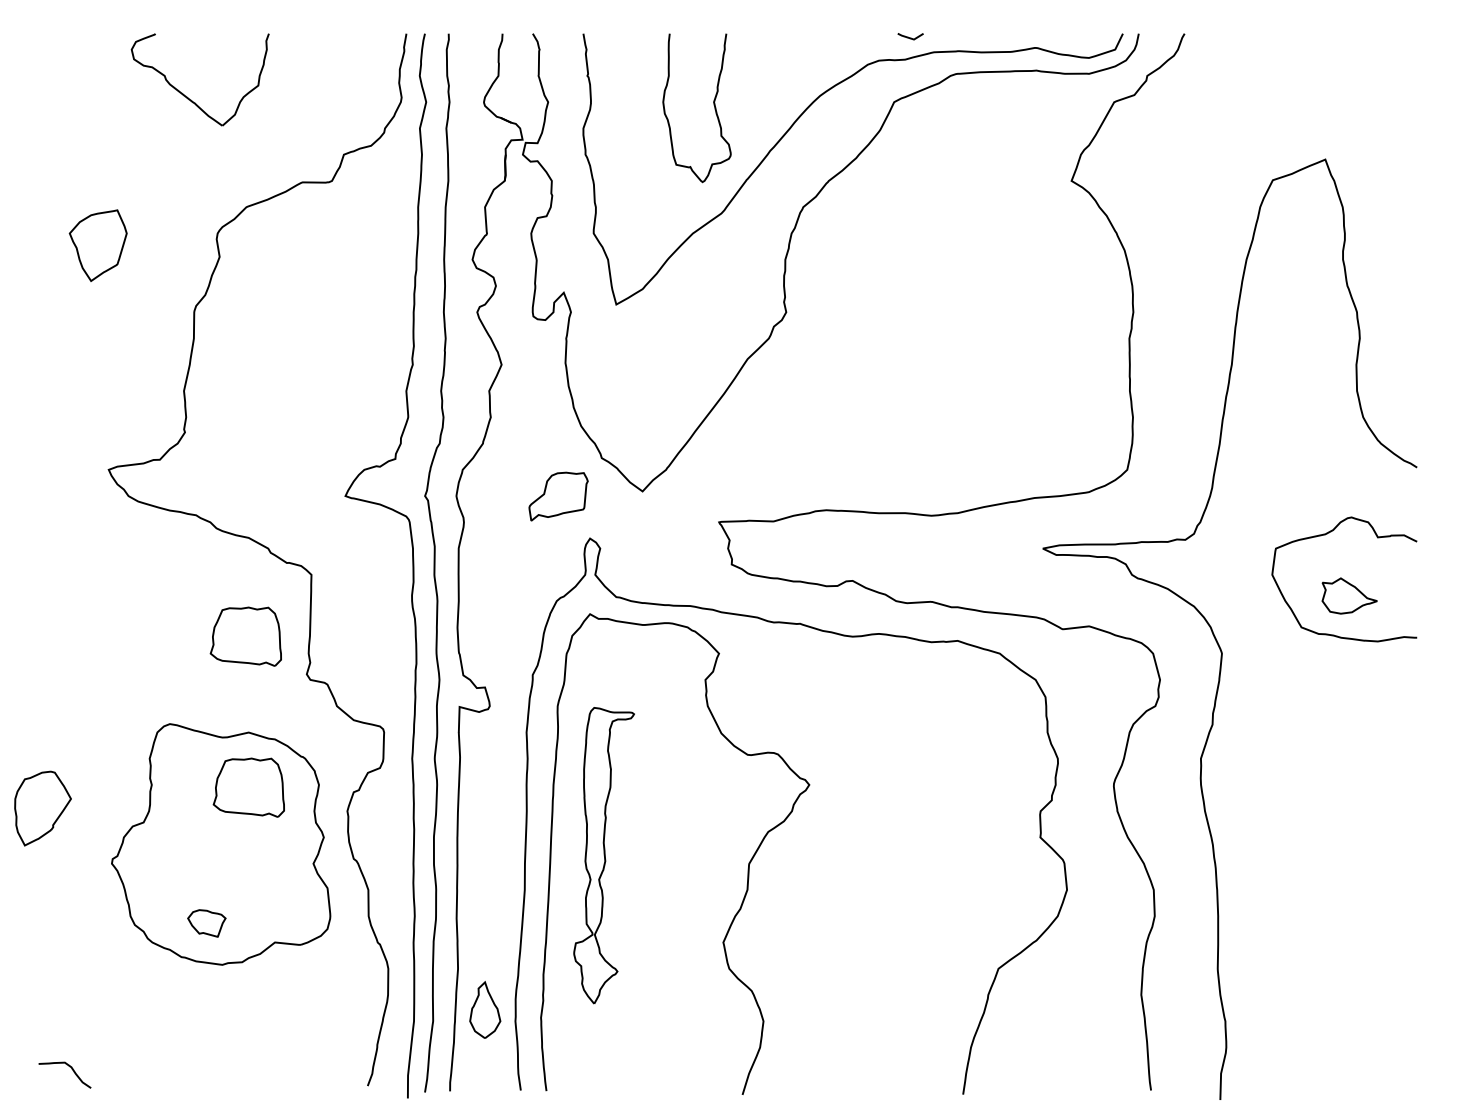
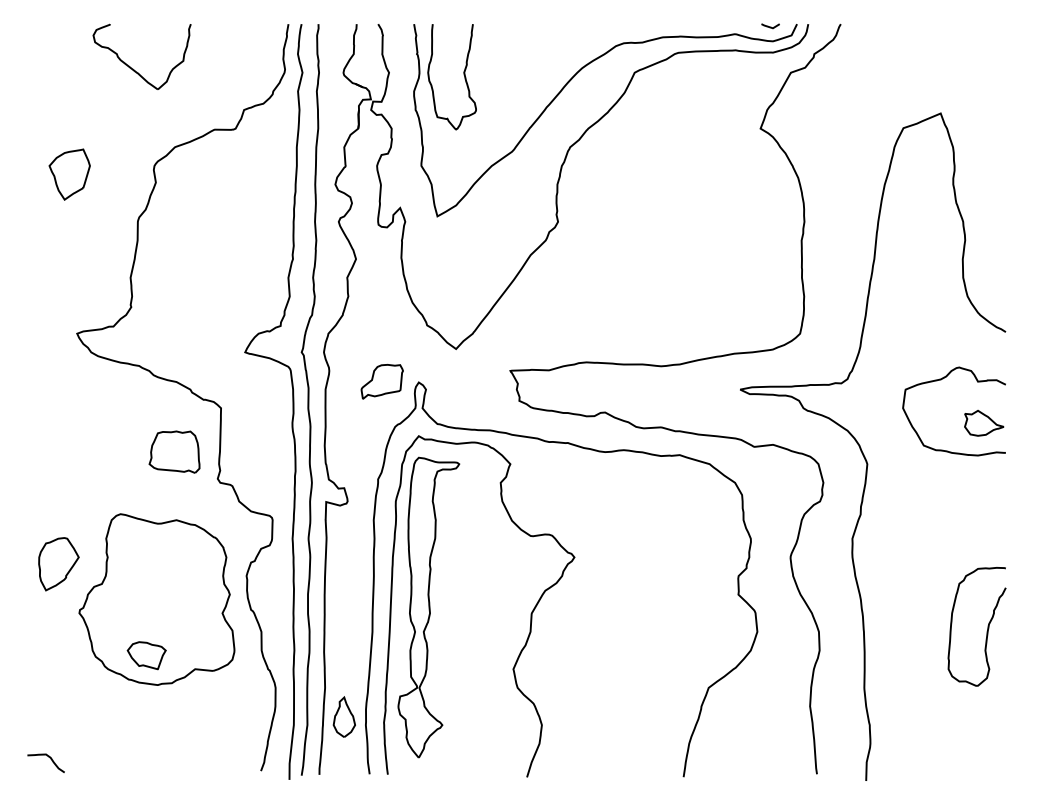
line: (910, 37) -> (770, 26), moved
curve: (713, 105) -> (463, 75), moved
part: (558, 496) -> (382, 381), moved
part: (1349, 595) -> (984, 422), moved
part: (248, 787) -> (176, 559), removed
part: (42, 808) -> (58, 564), moved
part: (603, 855) -> (428, 607), size x1.43
curve: (1391, 882) -> (987, 626), added
part: (206, 923) -> (146, 655), size x1.43

